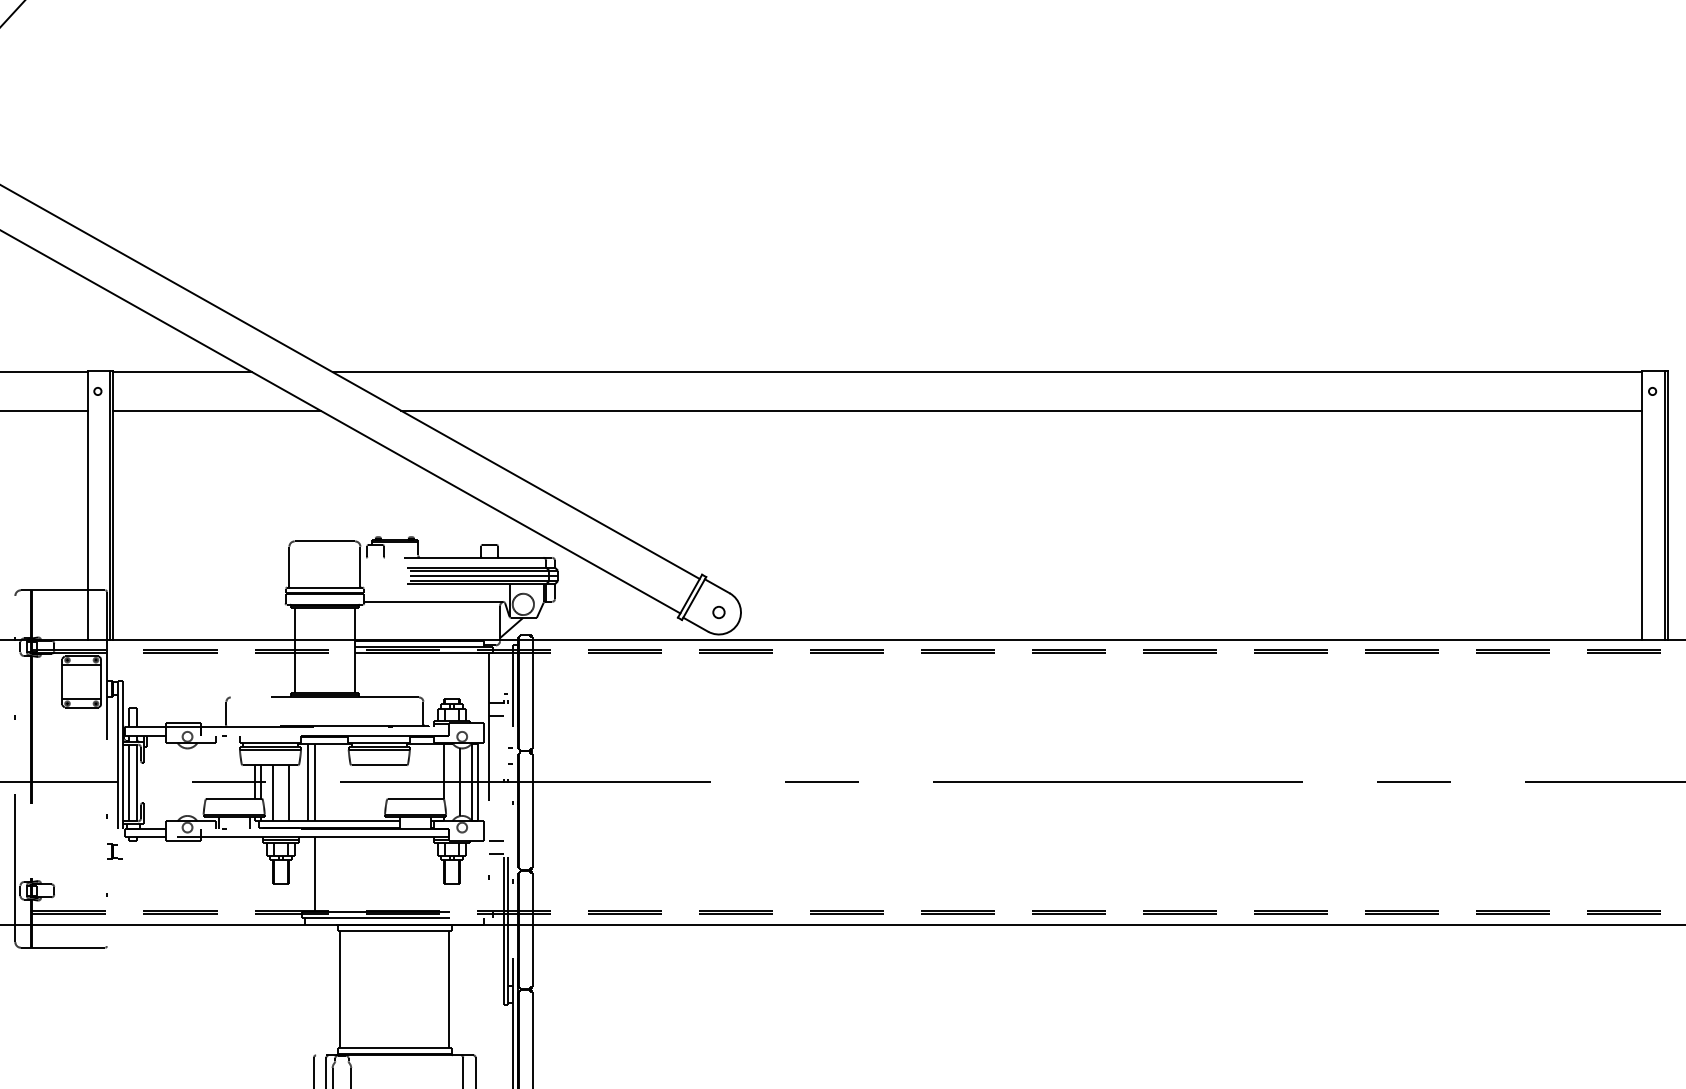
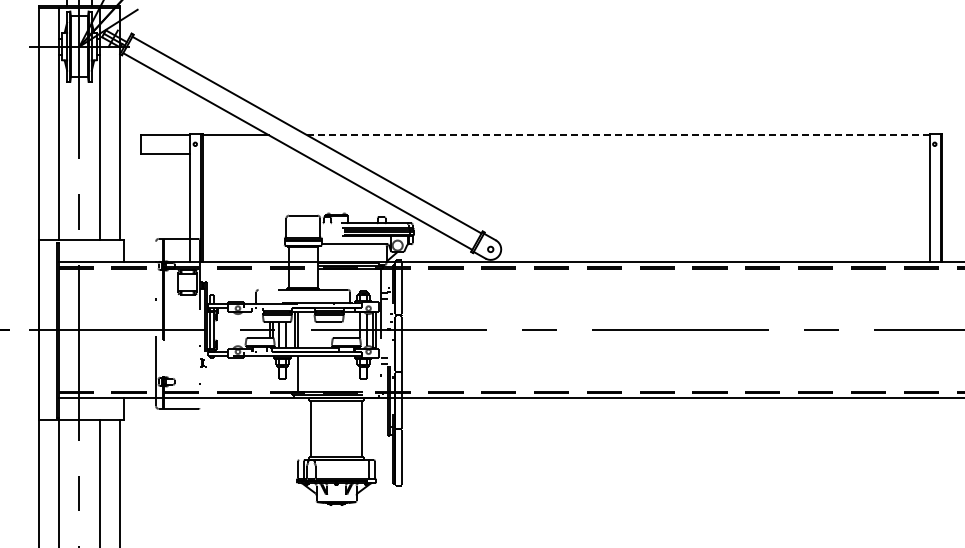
line: (987, 372) -> (618, 135), solid -> dashed
line: (216, 410) -> (251, 153), removed
line: (1021, 410) -> (634, 153), removed

